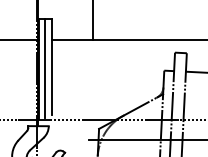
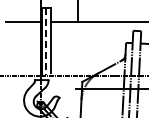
line: (45, 68) -> (46, 41), solid -> dashed

